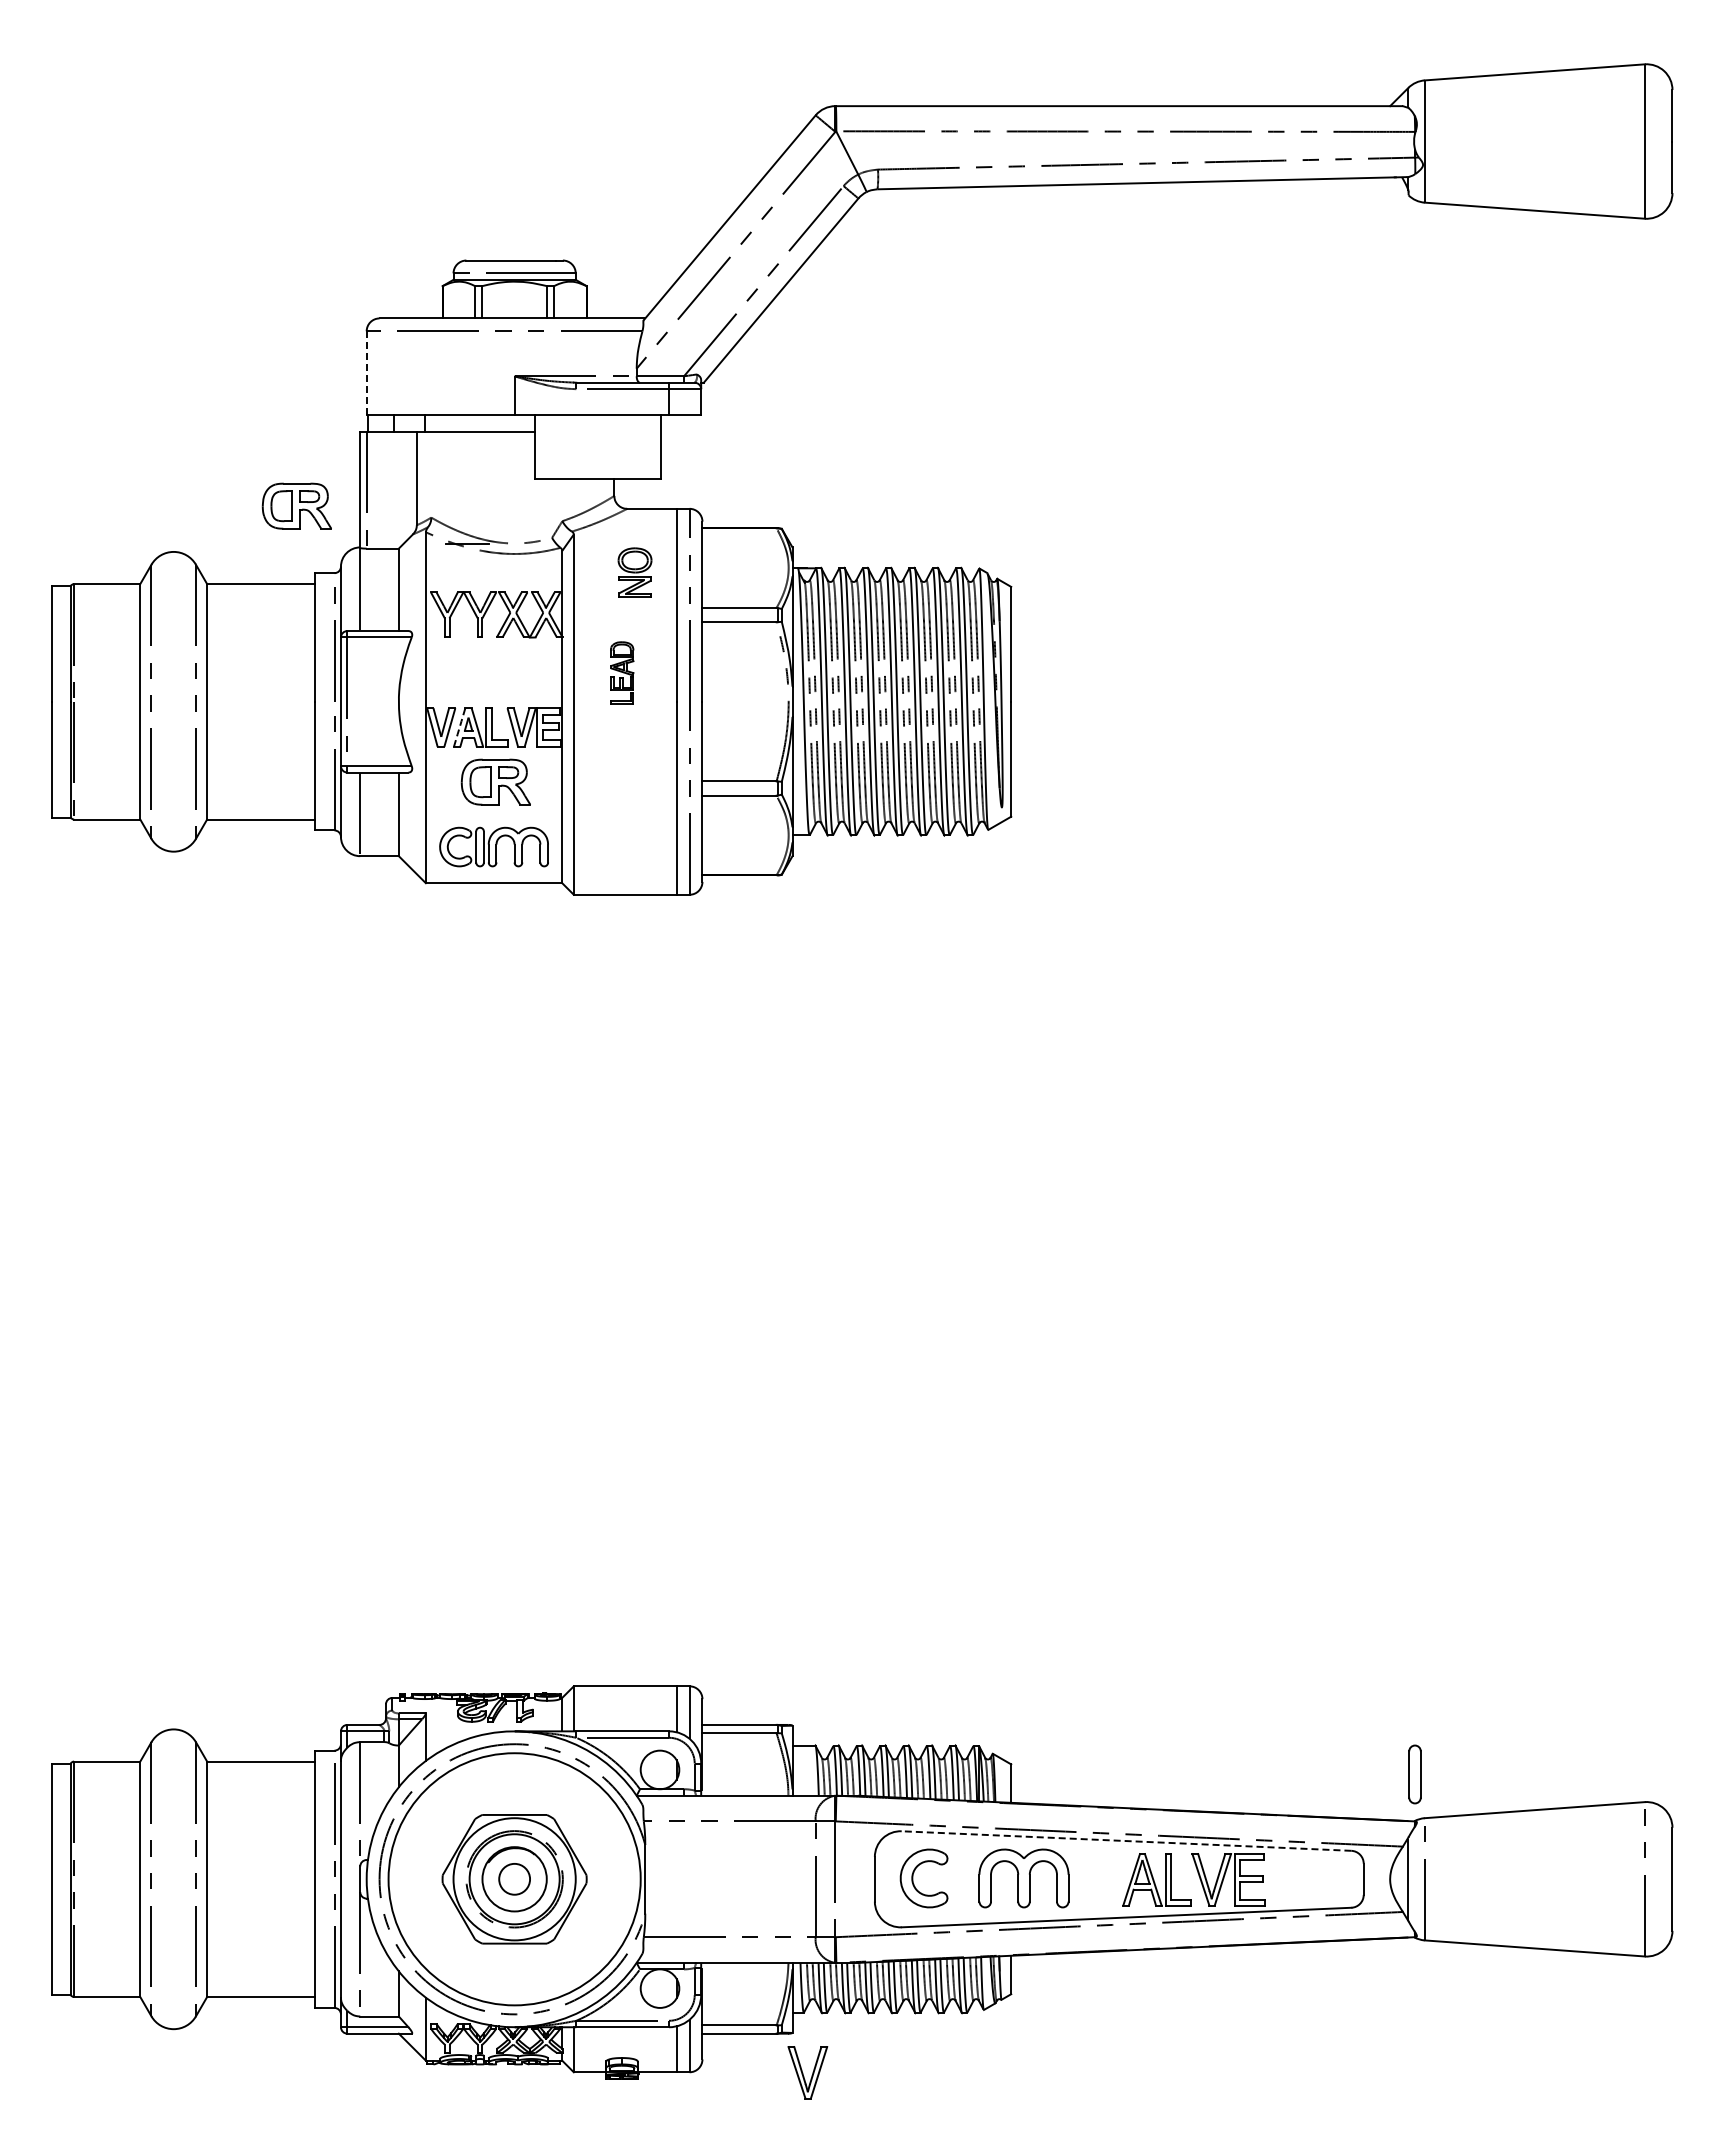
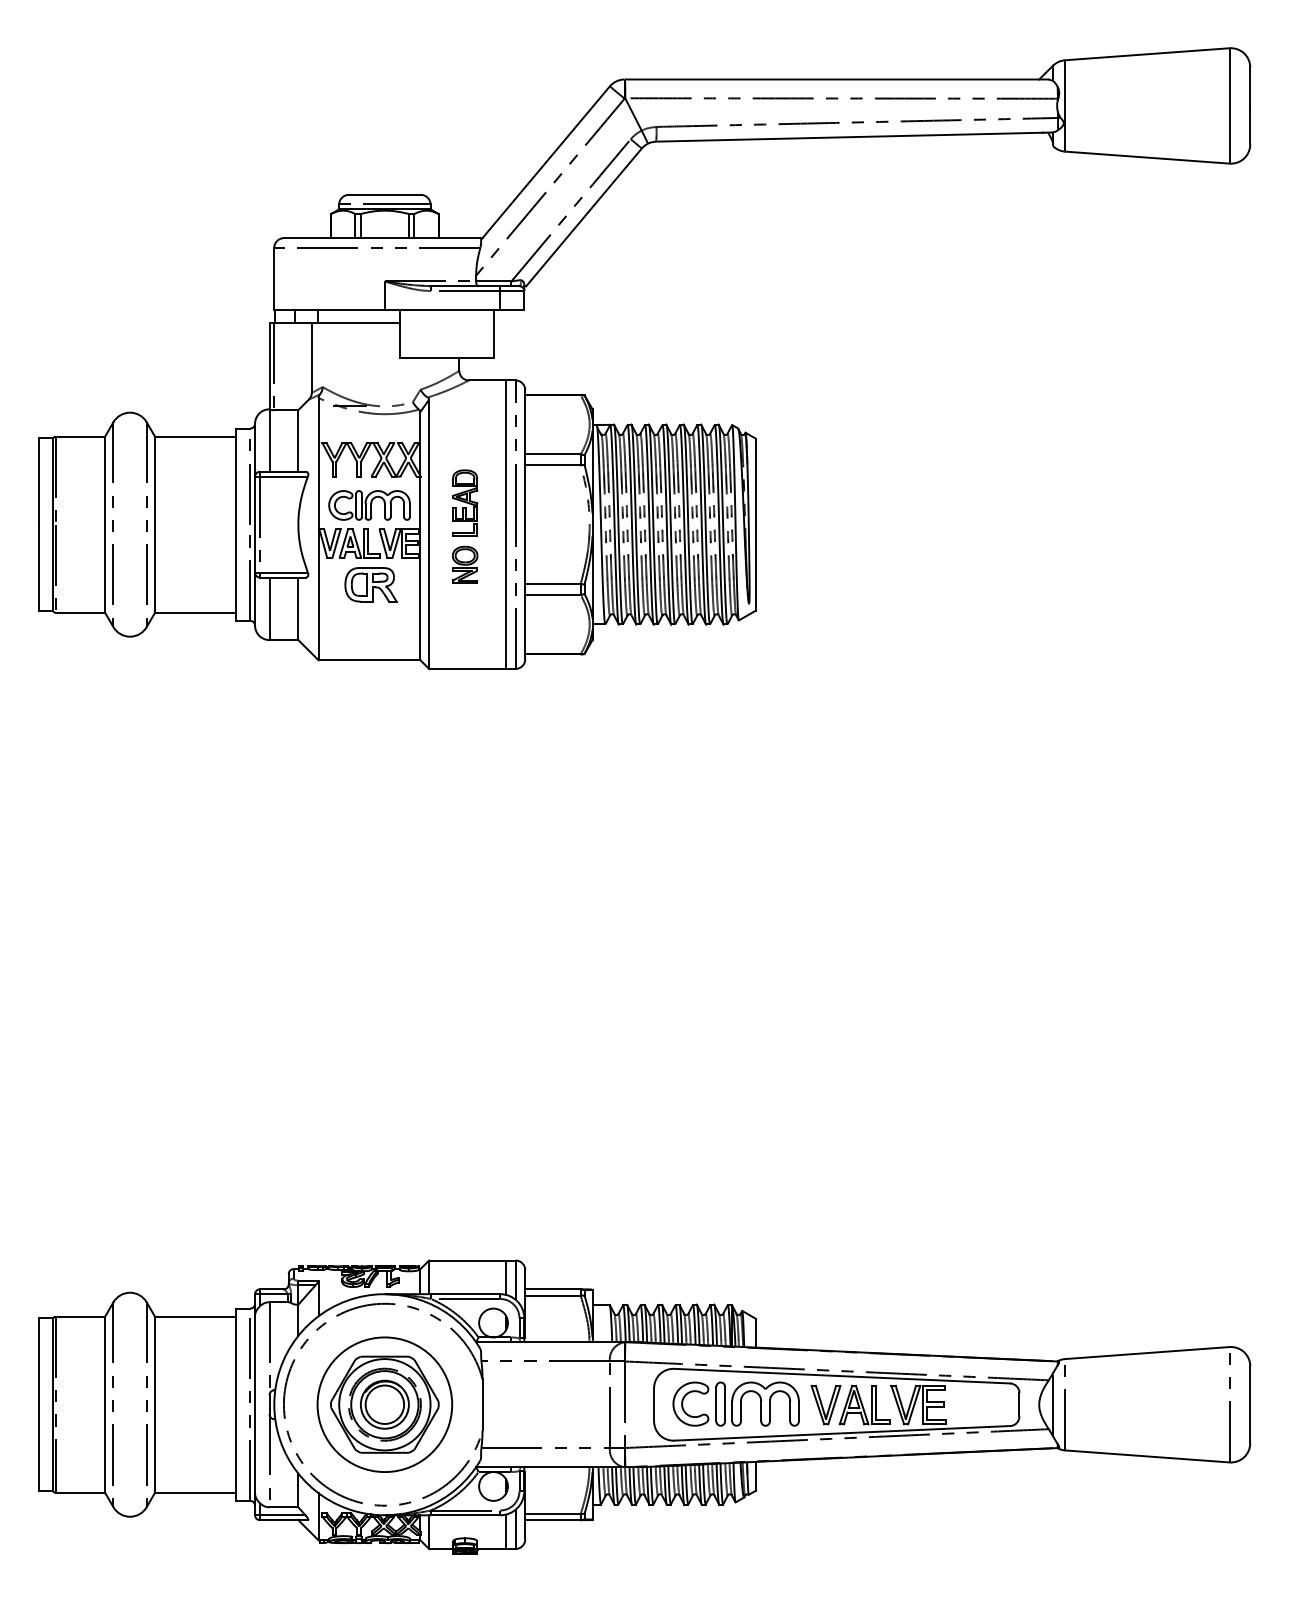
line: (366, 373) -> (274, 279), dashed -> solid
part: (296, 505) -> (221, 377), removed
part: (634, 572) -> (464, 564), moved
part: (622, 672) -> (465, 502), size x1.43
line: (459, 727) -> (343, 543), dashed -> solid
part: (493, 846) -> (369, 505), moved
part: (1414, 1774) -> (720, 1404), moved
line: (1126, 1841) -> (842, 1376), dashed -> solid
circle: (514, 1879) -> (384, 1404), size x0.71
circle: (514, 1879) -> (384, 1404), size x1.67
part: (807, 2072) -> (825, 1404), moved

